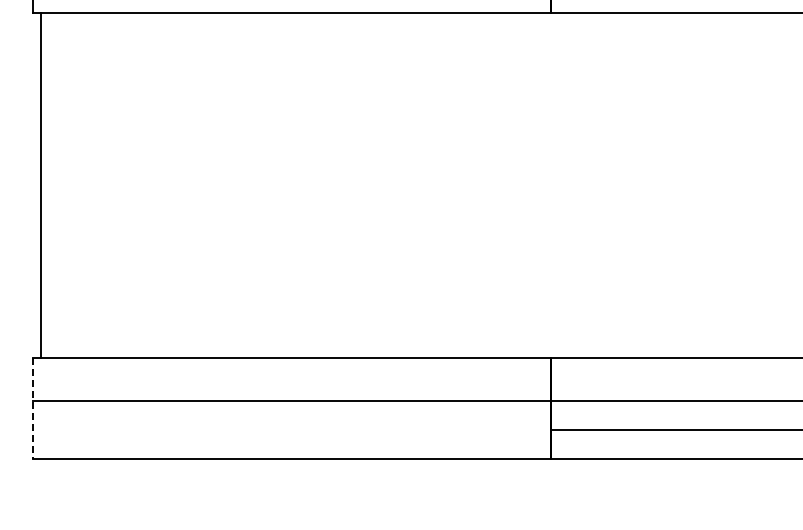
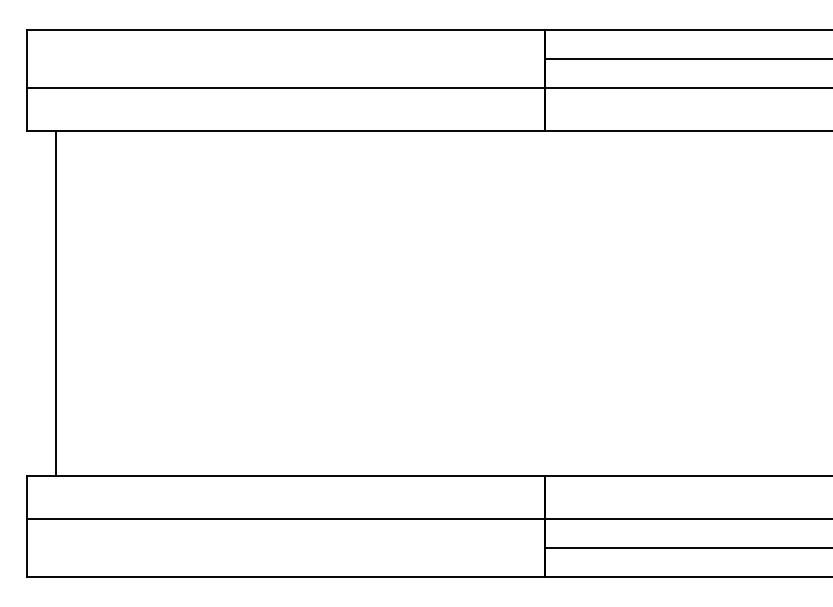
line: (41, 185) -> (56, 303), moved
line: (33, 408) -> (27, 526), dashed -> solid

